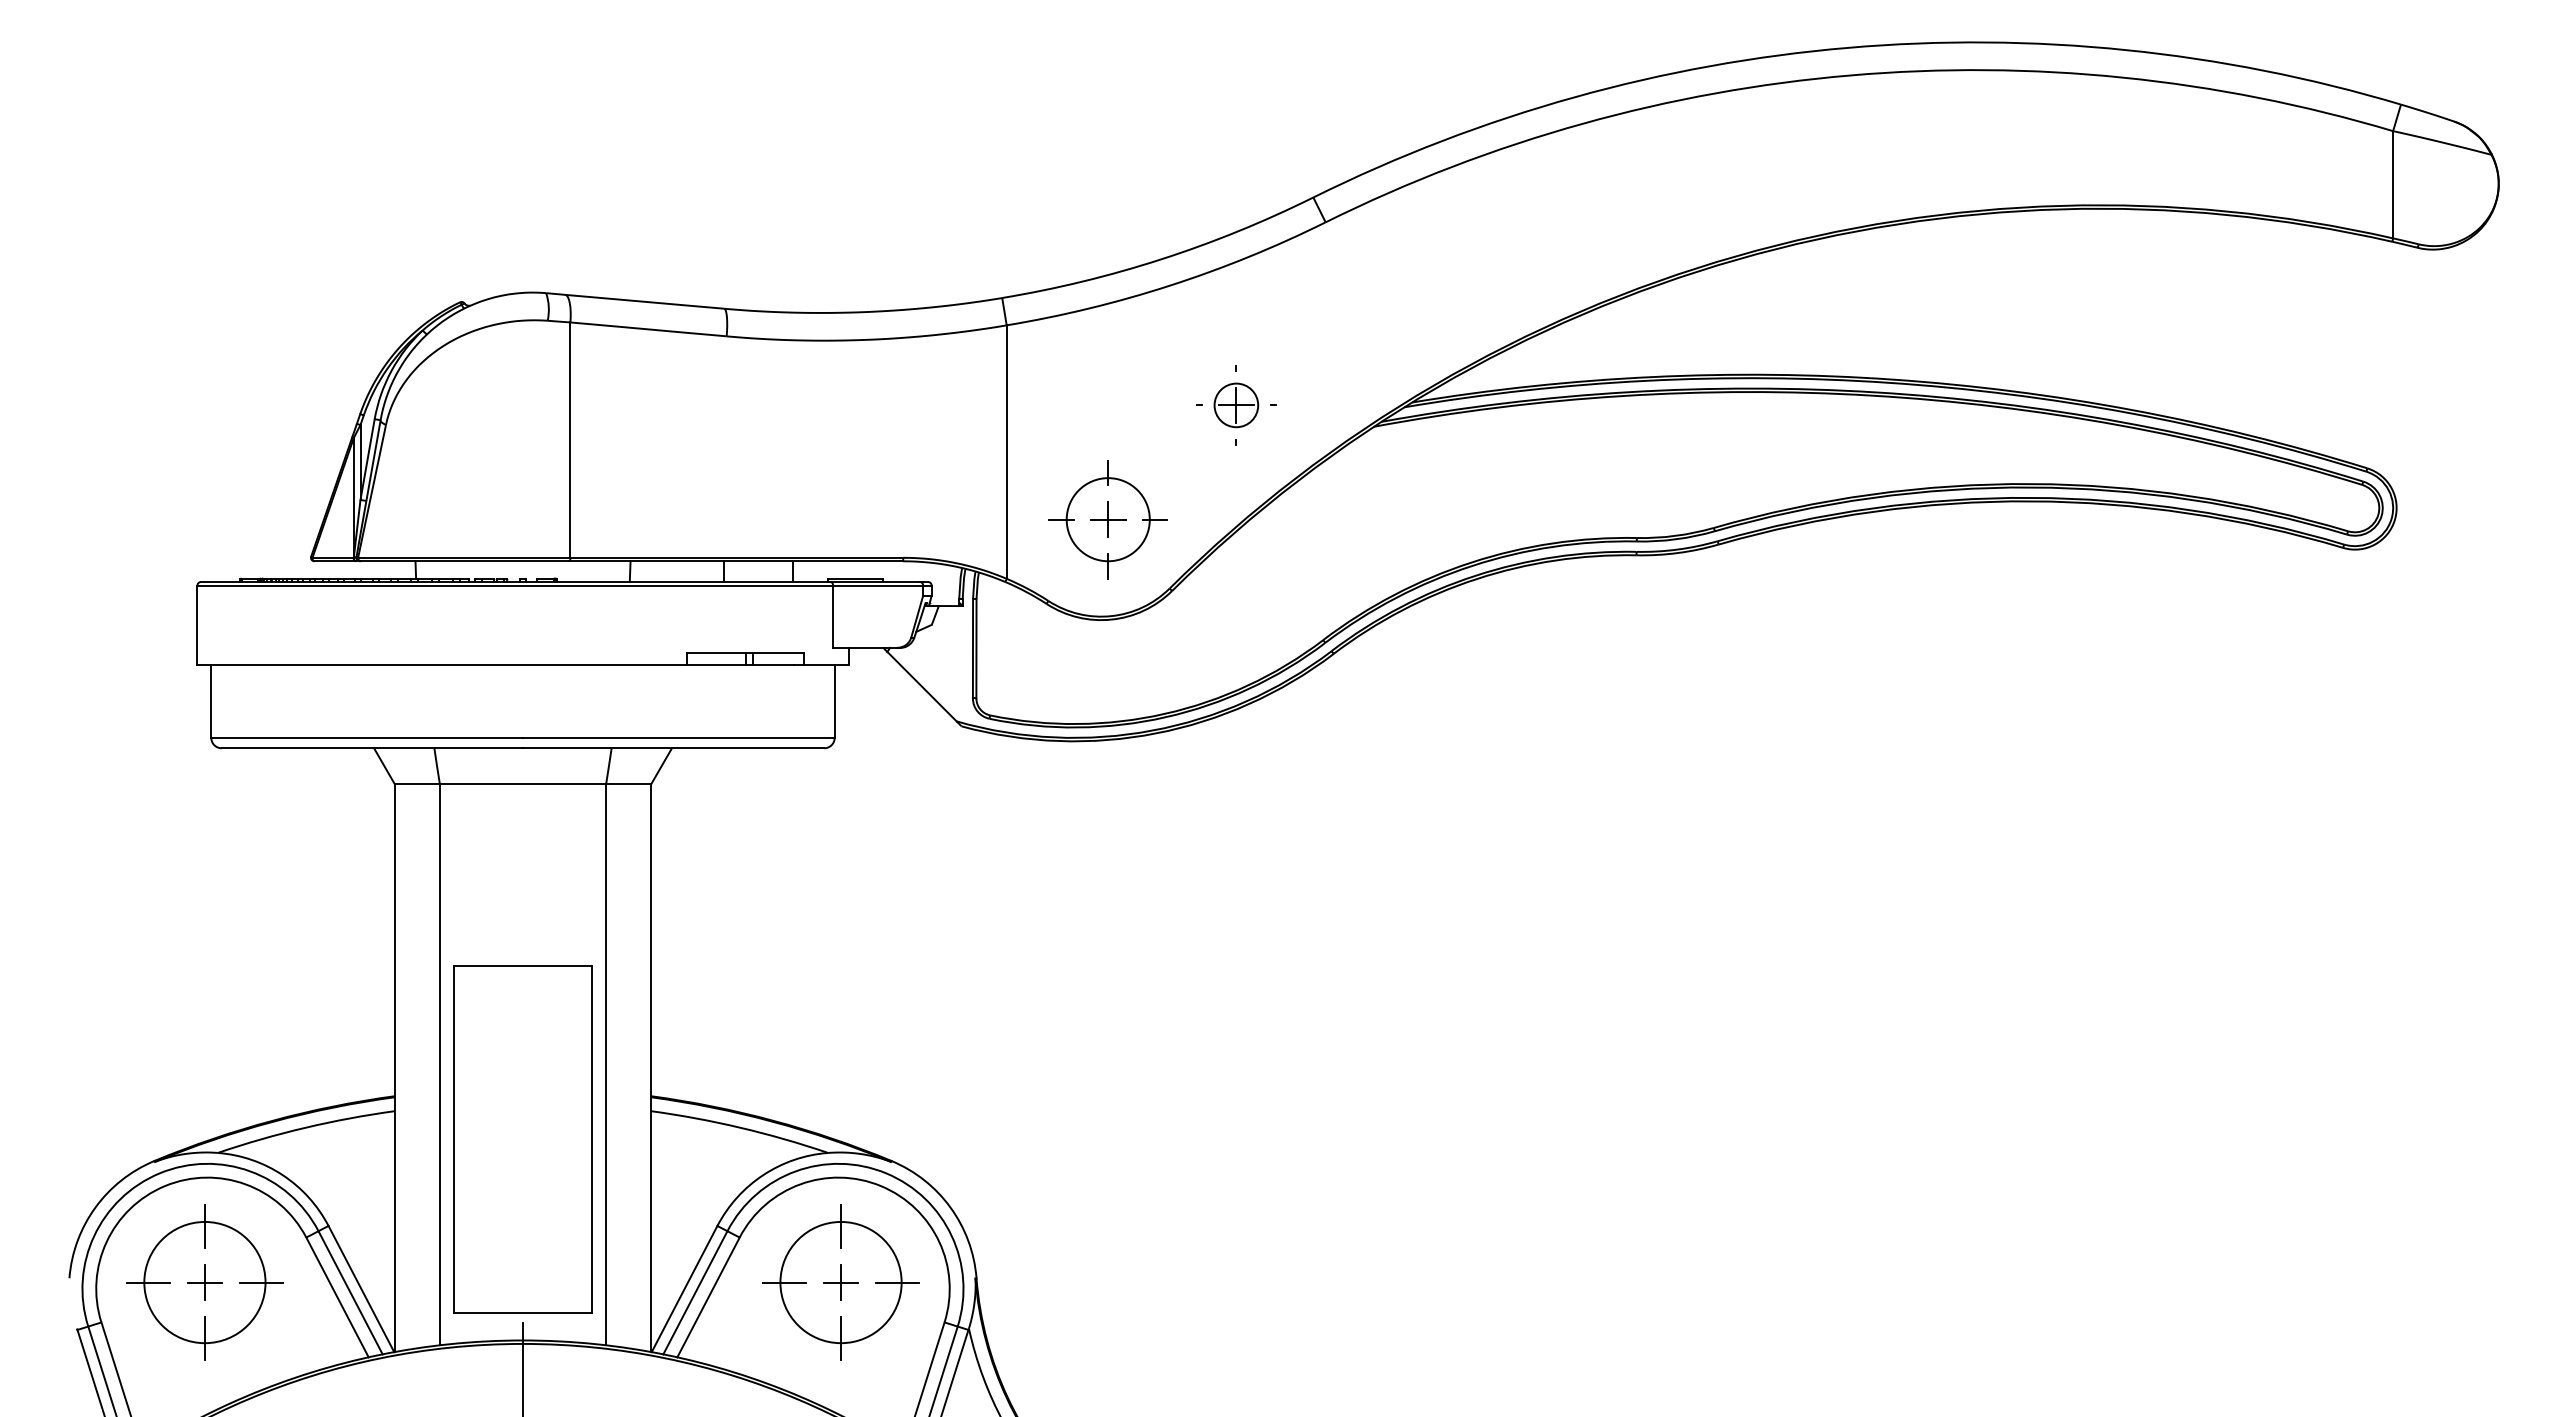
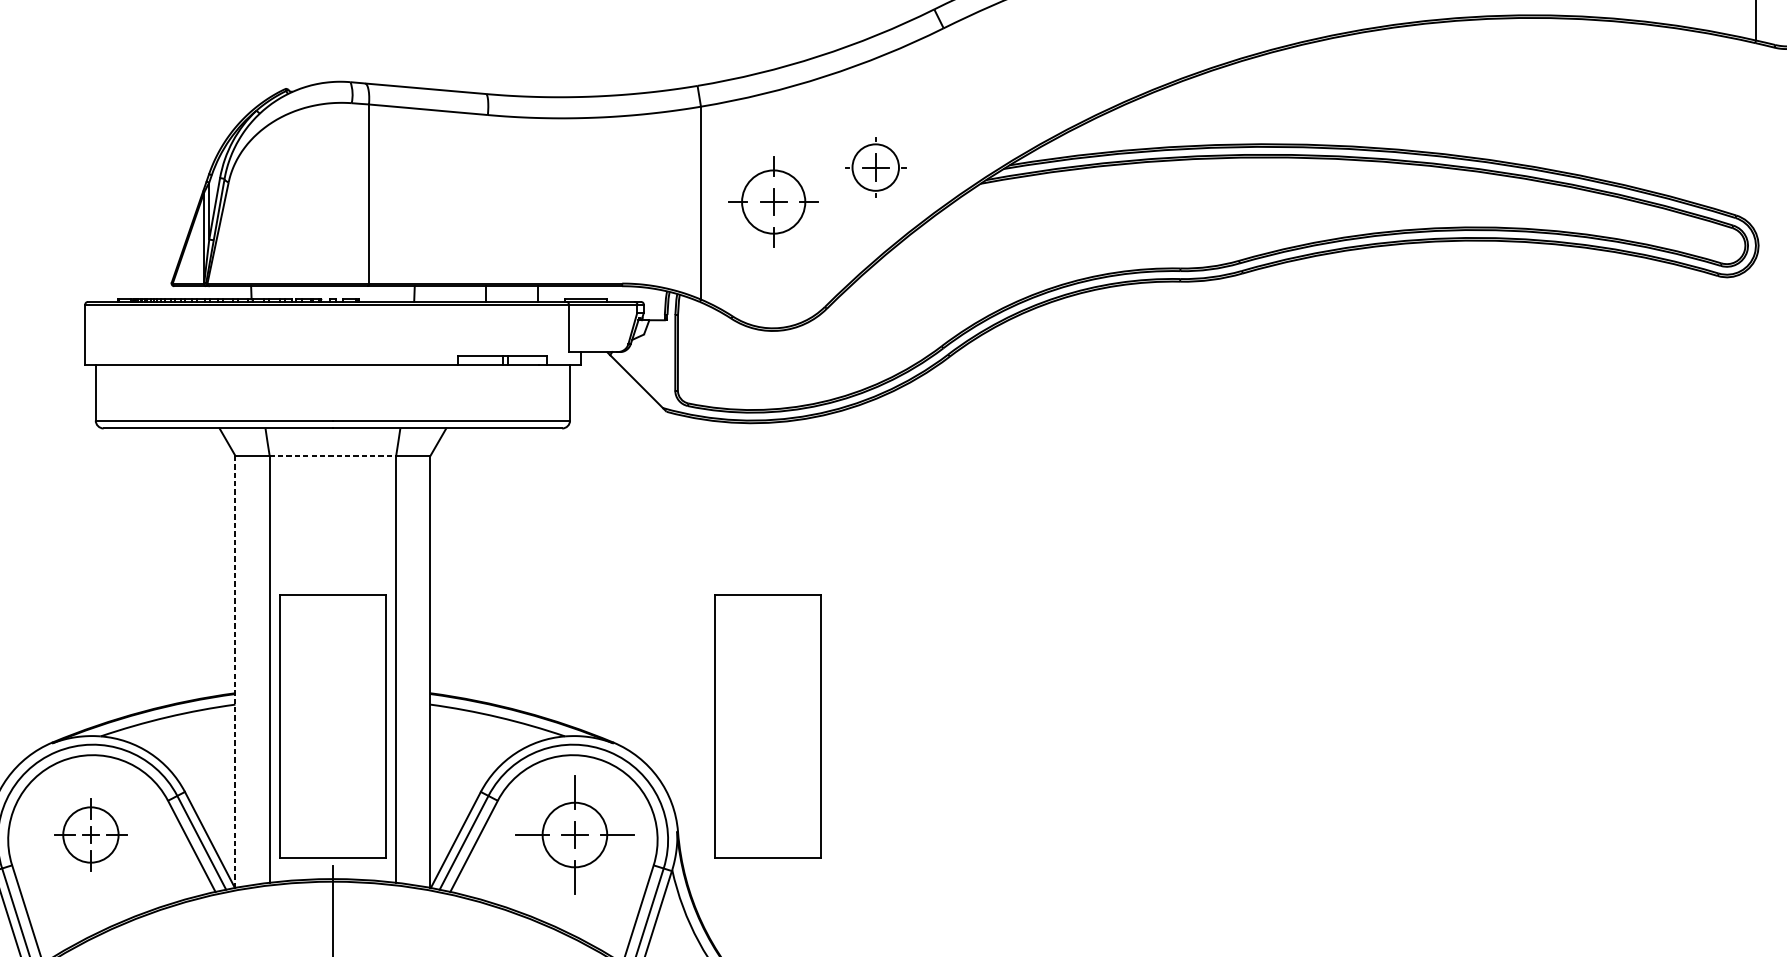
circle: (1236, 405) -> (875, 167), size x1.4
part: (1107, 519) -> (773, 201), moved
line: (523, 784) -> (333, 456), solid -> dashed
line: (394, 1068) -> (235, 672), solid -> dashed
part: (1094, 1139) -> (767, 726), added
part: (204, 1282) -> (90, 834), size x0.6
circle: (840, 1282) -> (574, 834), size x0.7

